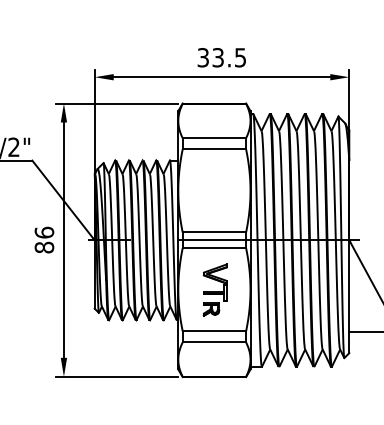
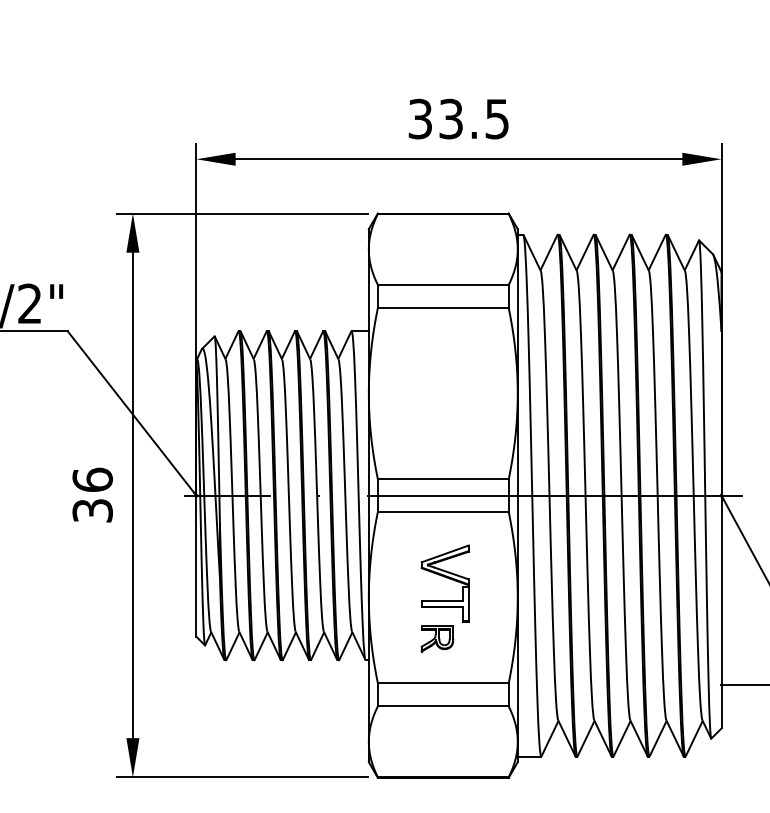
text: (44, 247) -> (92, 510), 86 -> 36

